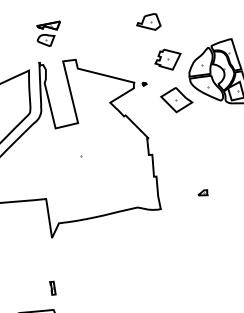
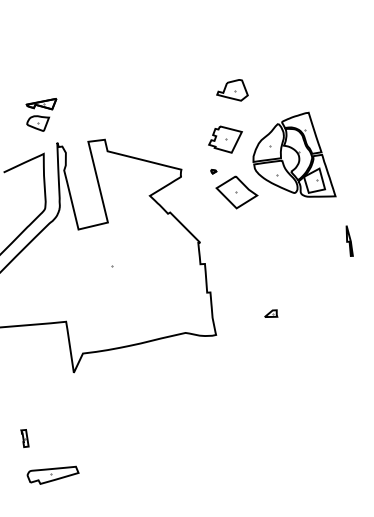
part: (148, 22) -> (232, 90), moved
part: (48, 33) -> (41, 114), moved
part: (144, 84) -> (213, 171), moved
part: (52, 288) -> (24, 438), moved

